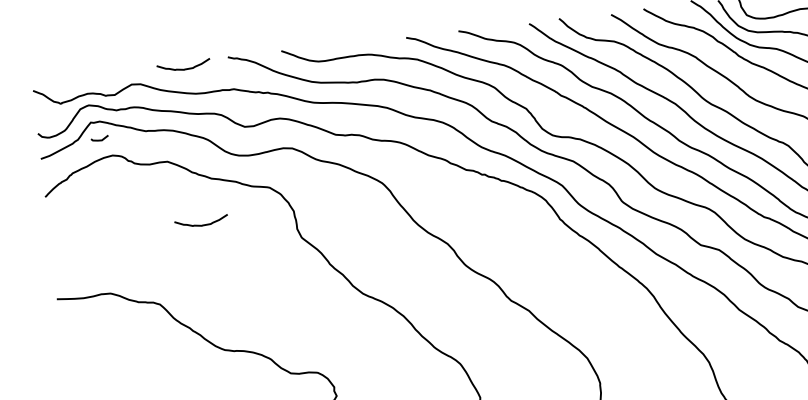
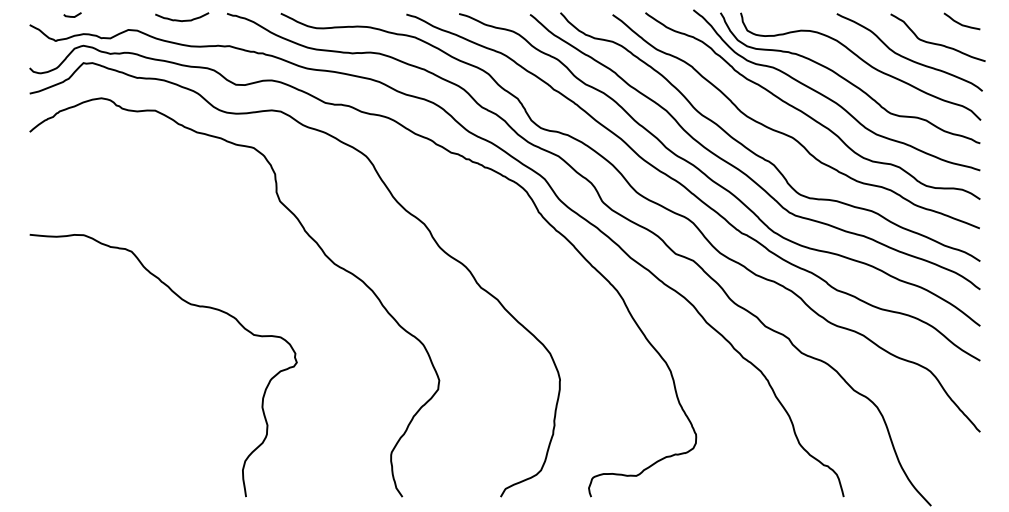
line: (99, 140) -> (72, 16), moved
curve: (202, 225) -> (182, 177), removed

